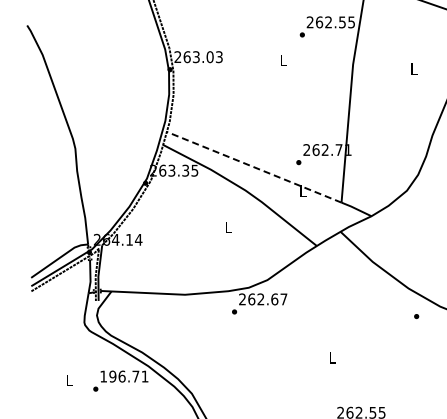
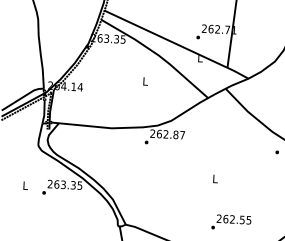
line: (253, 167) -> (165, 39), dashed -> solid
text: (274, 299) -> (175, 134), 262.67 -> 262.87
text: (124, 376) -> (65, 184), 196.71 -> 263.35

